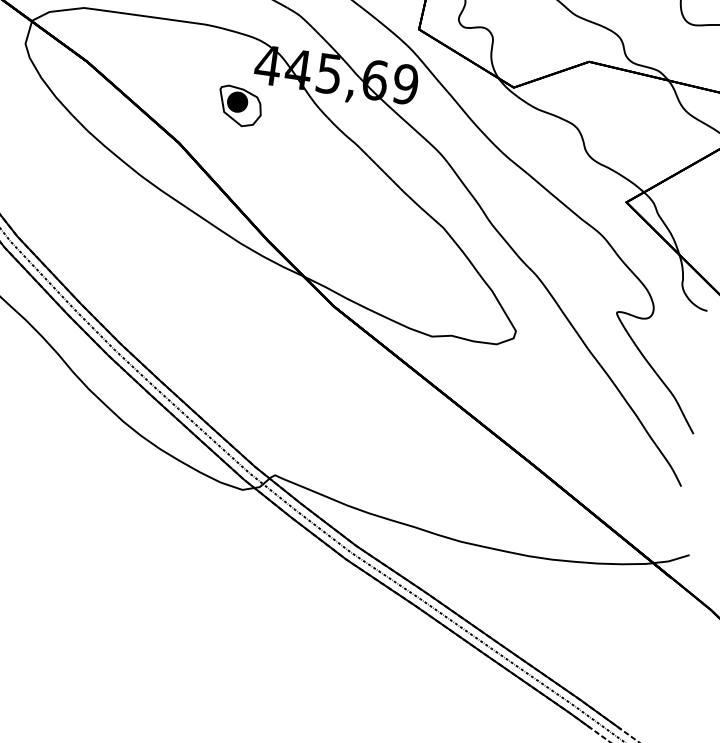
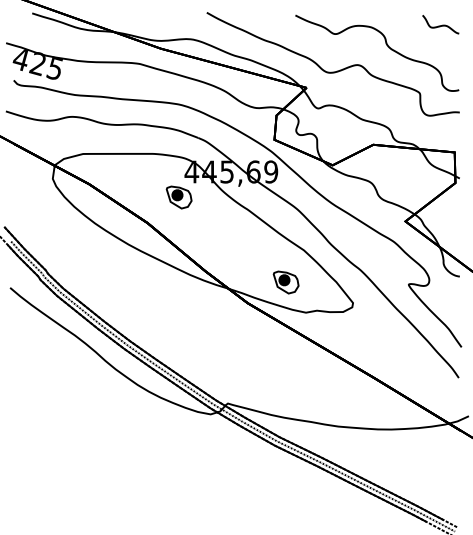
part: (403, 279) -> (285, 282), added

